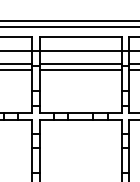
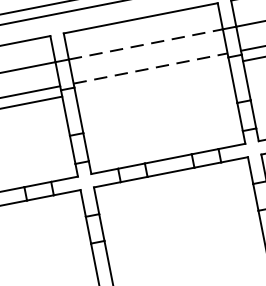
line: (81, 51) -> (147, 44), solid -> dashed
line: (81, 64) -> (152, 68), solid -> dashed
line: (80, 69) -> (152, 78), removed

